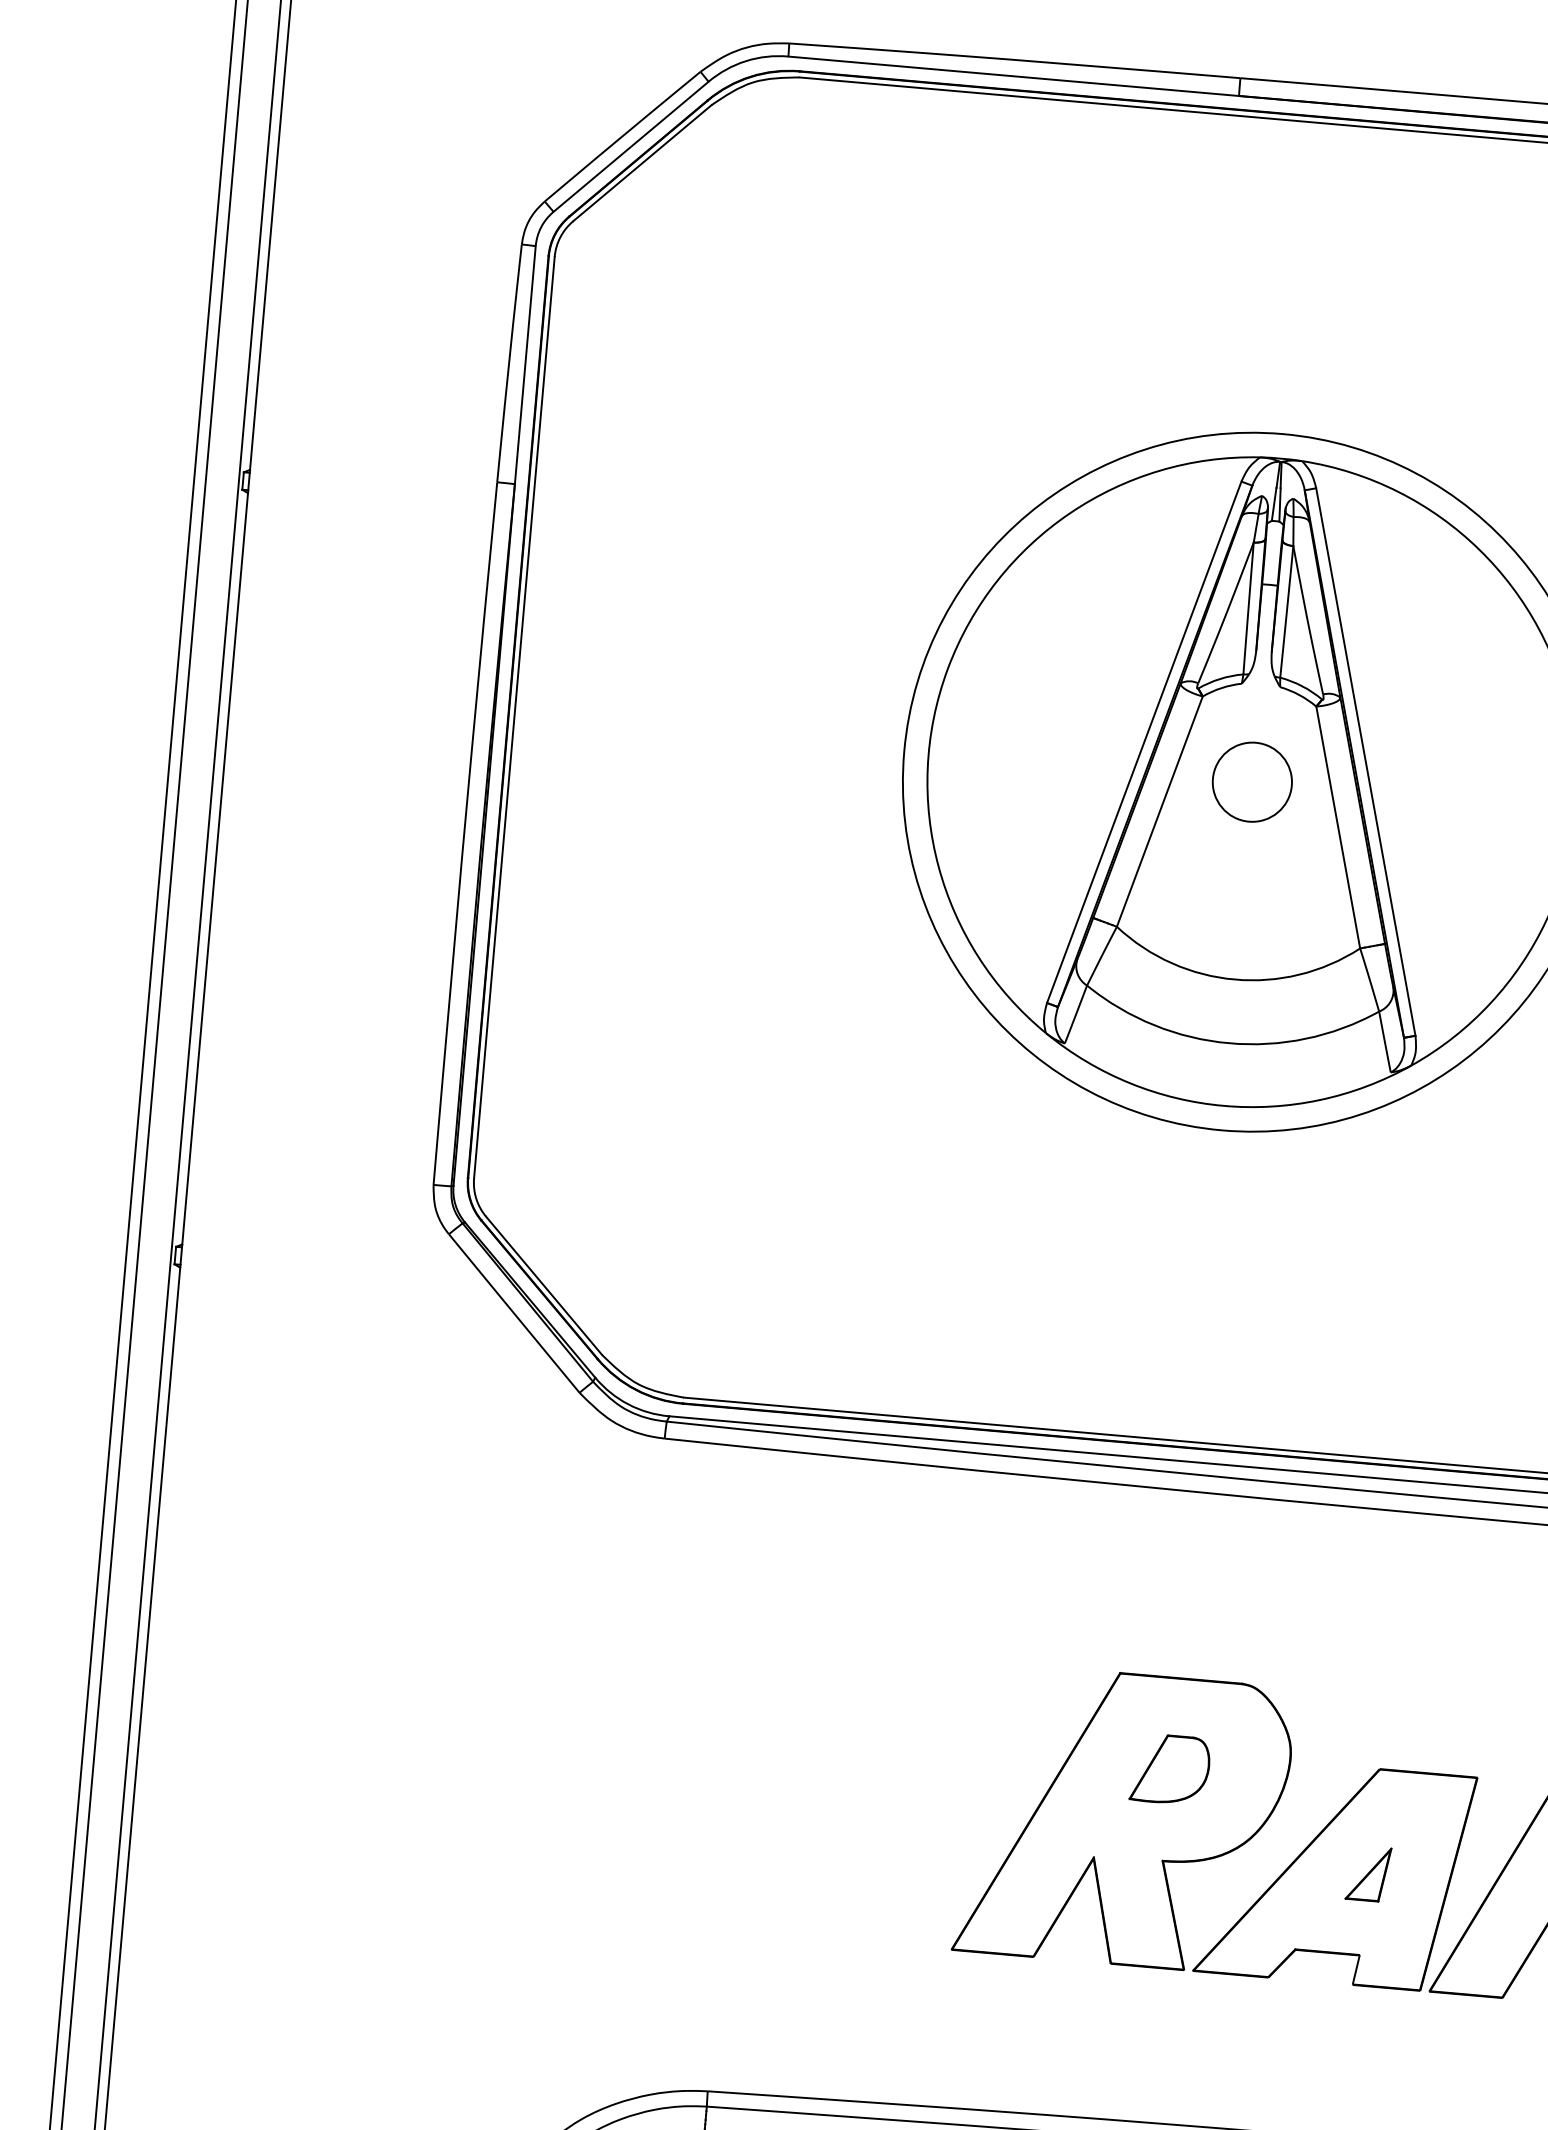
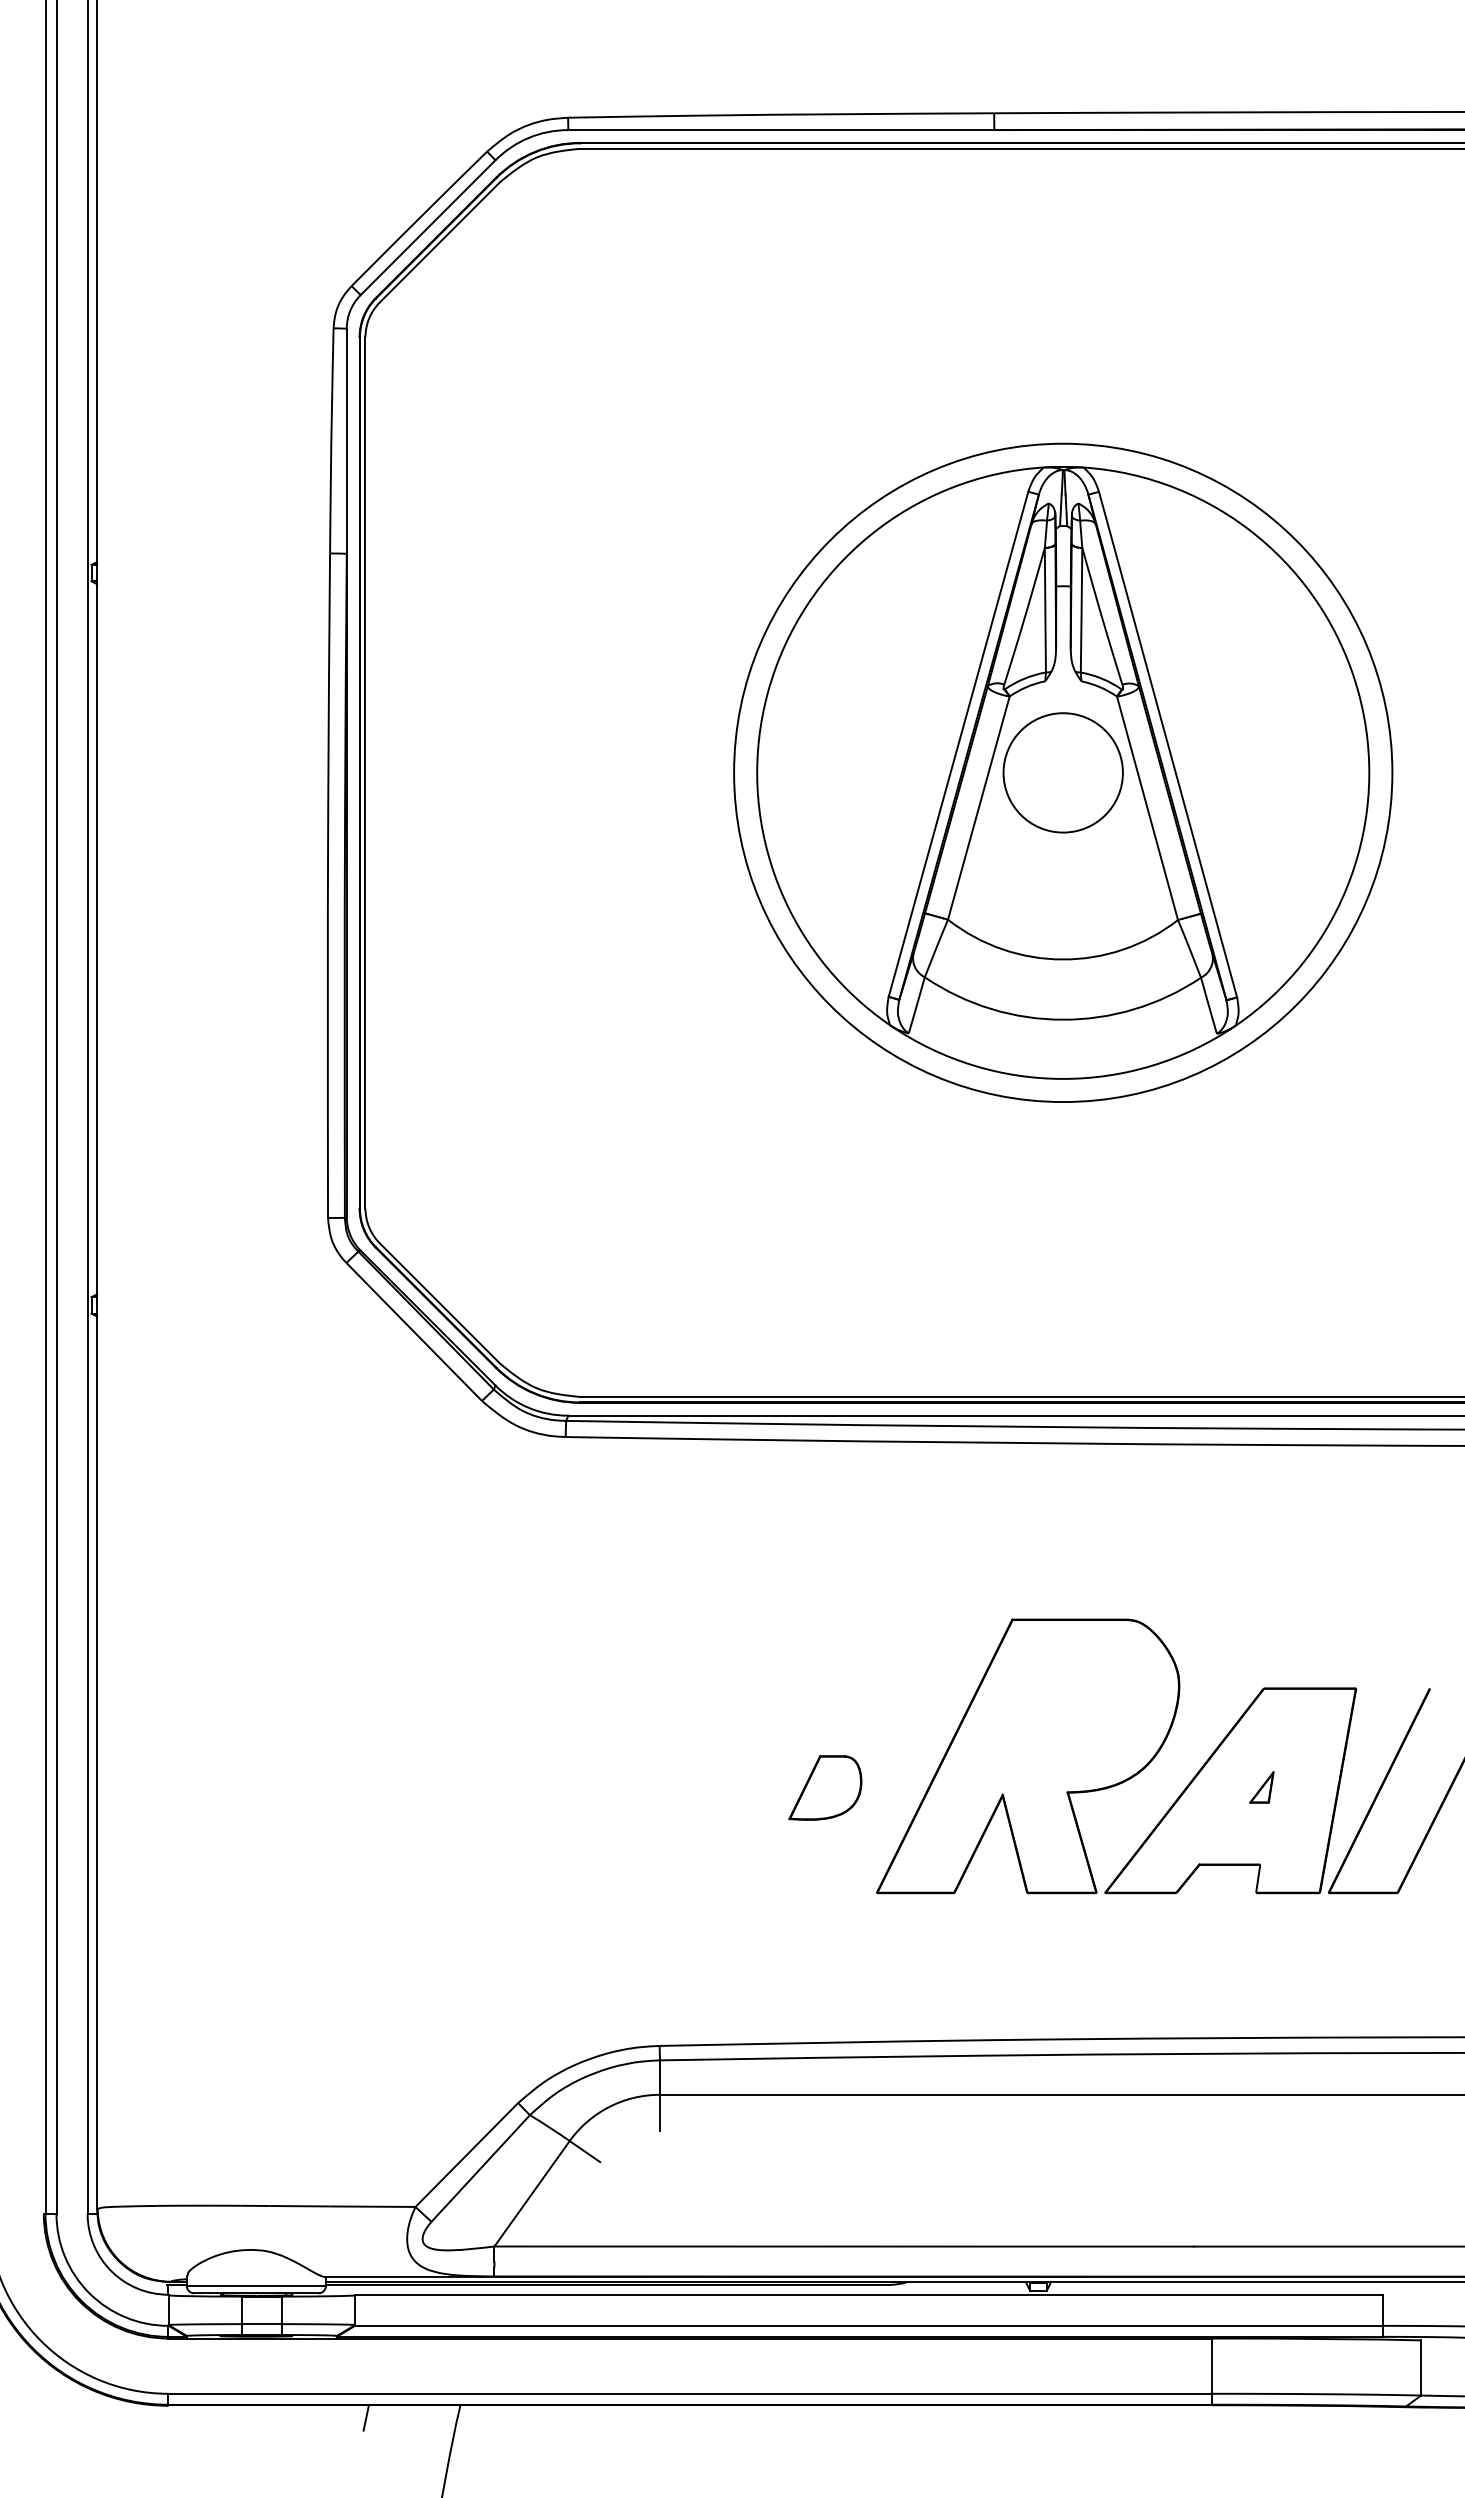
circle: (1251, 781) -> (1062, 772), size x1.6
part: (1170, 1768) -> (825, 1787), moved
part: (1368, 1873) -> (1261, 1787), size x0.6

